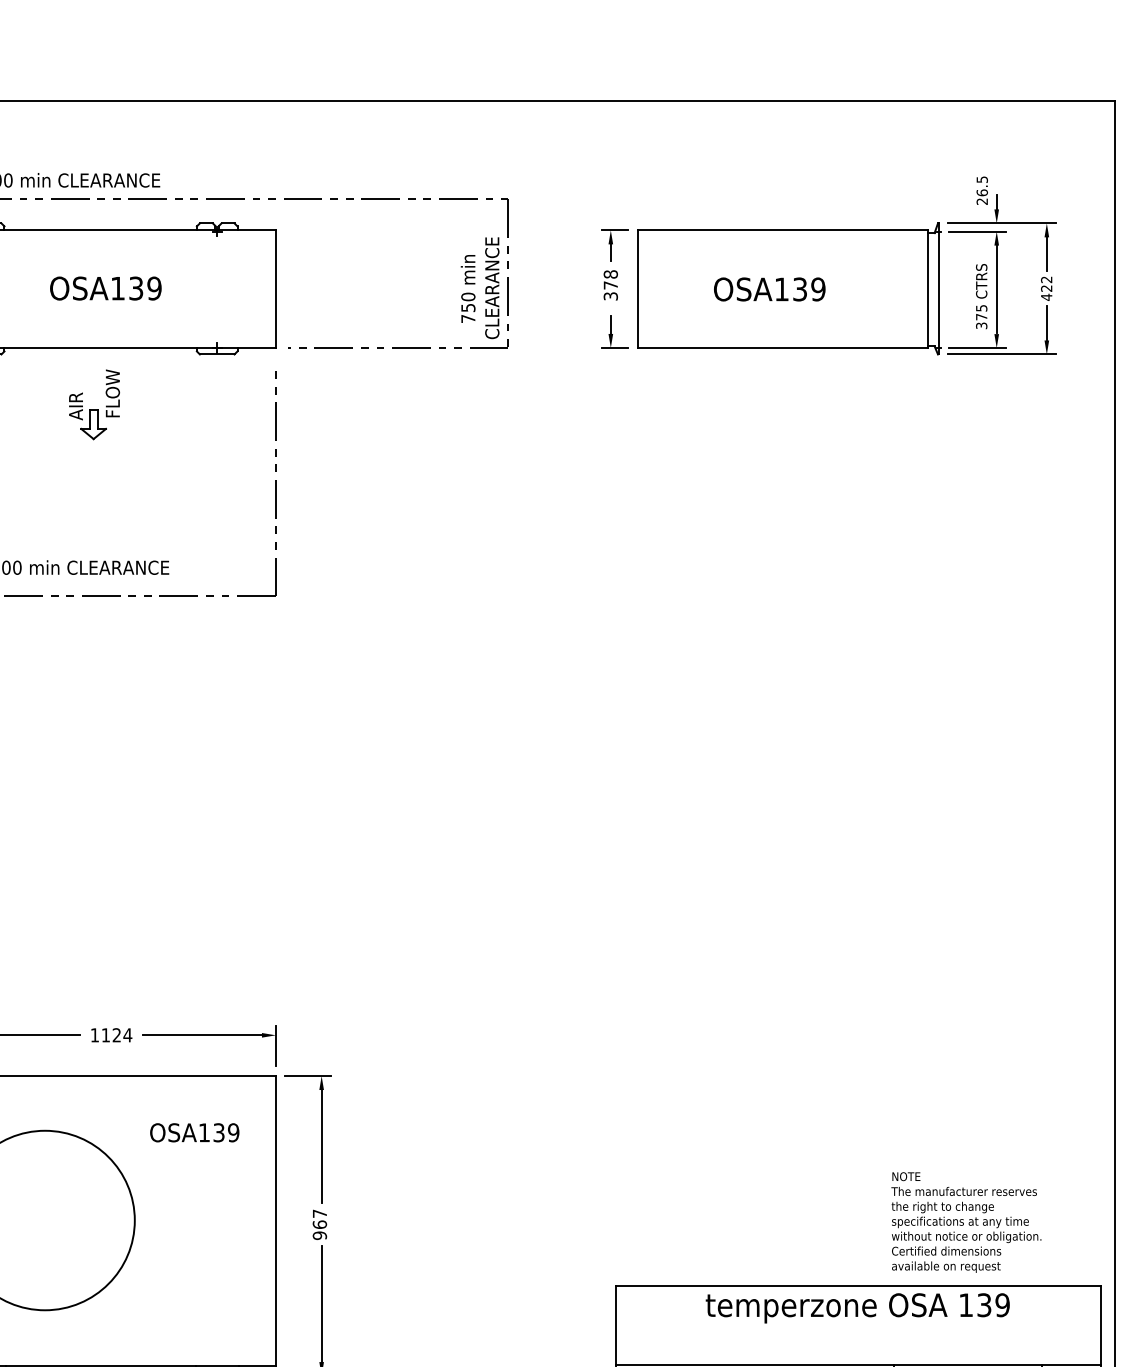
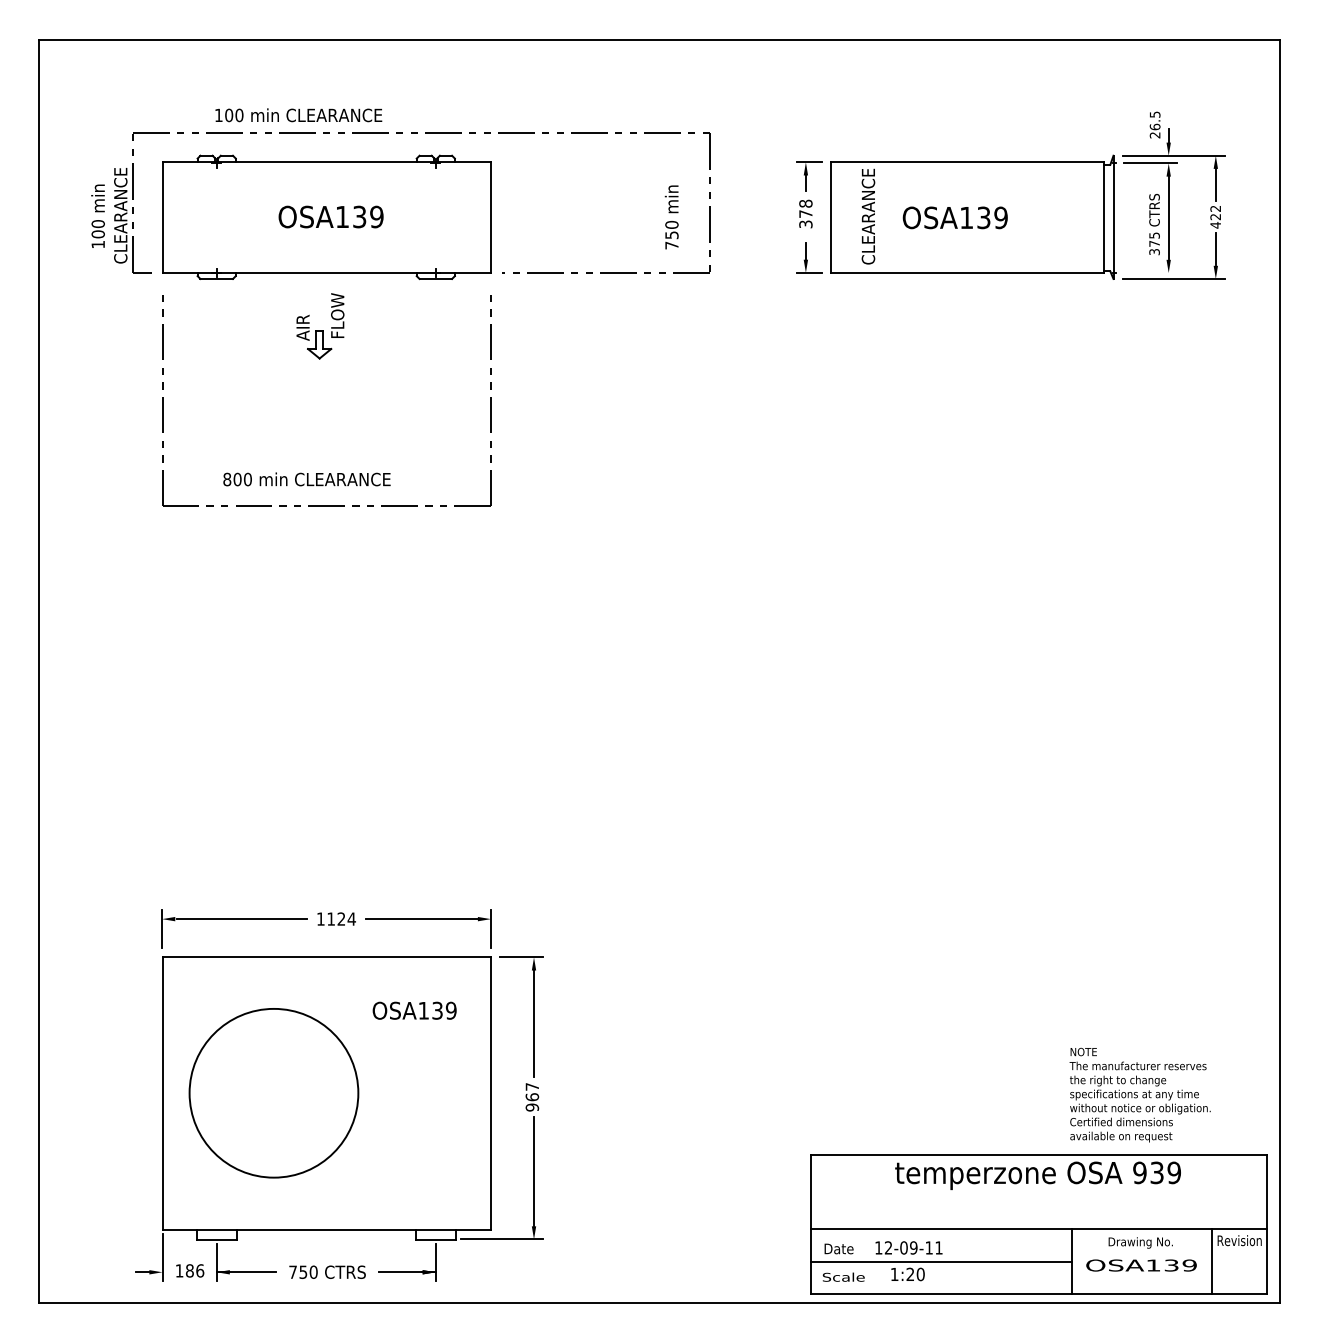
text: (492, 288) -> (868, 216), moved
line: (977, 347) -> (1150, 272), removed
text: (965, 1304) -> (1139, 1172), 139 -> 939

